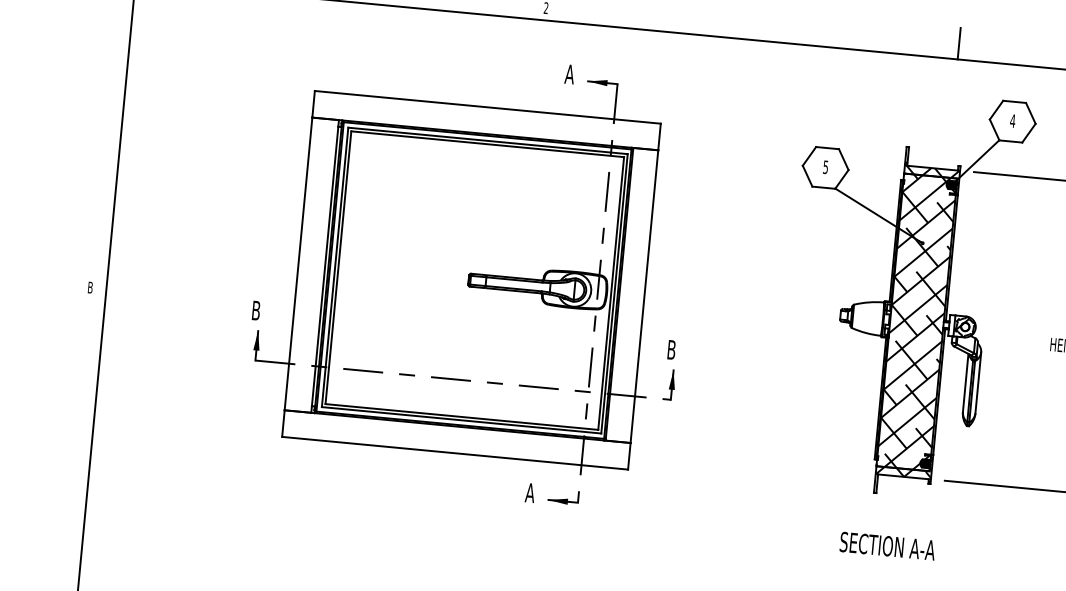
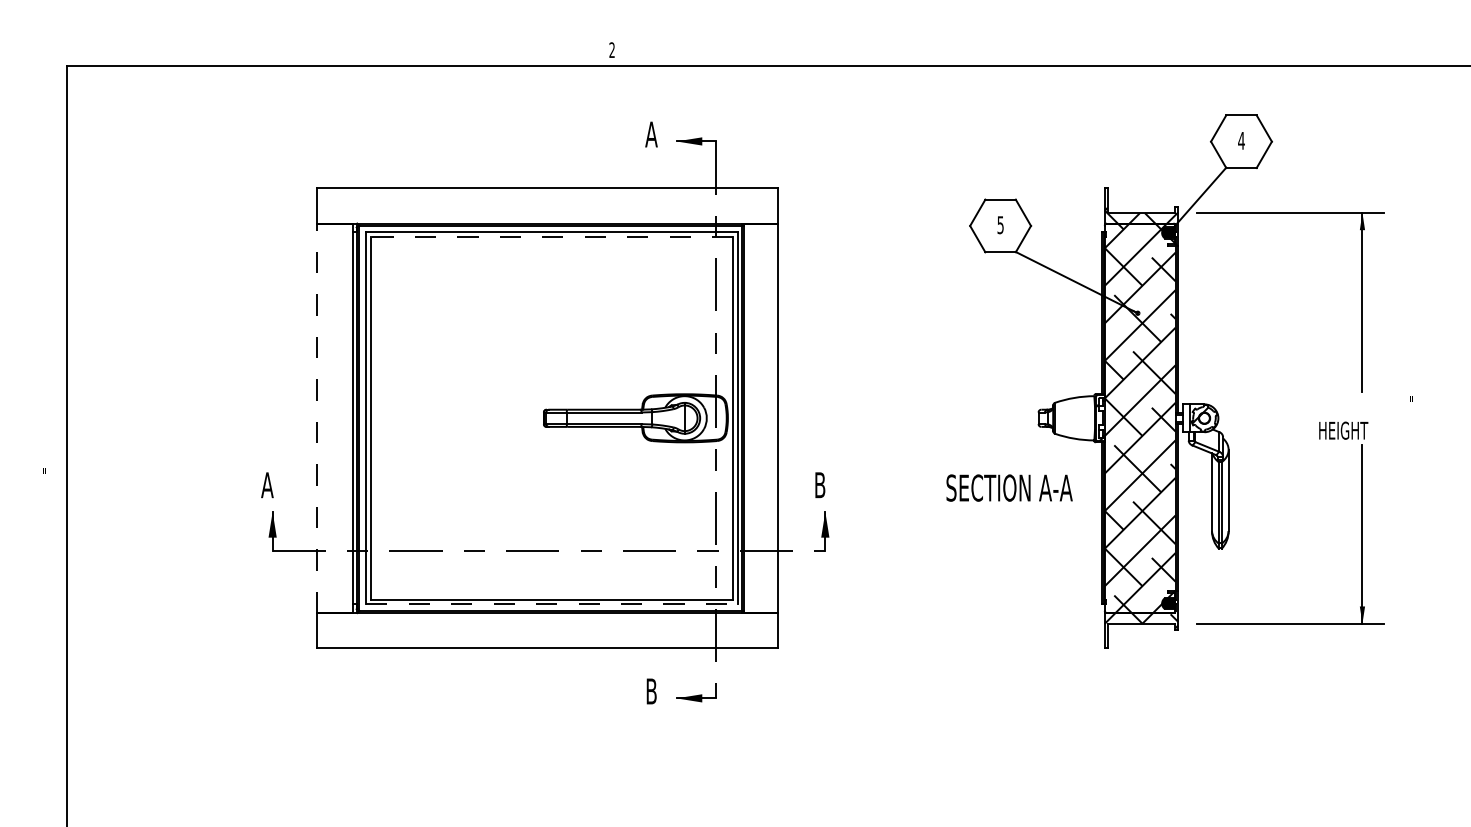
line: (959, 43) -> (1161, 45), removed
line: (487, 143) -> (551, 236), solid -> dashed
line: (298, 264) -> (317, 418), solid -> dashed
text: (90, 287) -> (45, 475), B -> "
text: (256, 310) -> (267, 485), B -> A
line: (461, 420) -> (551, 604), solid -> dashed
text: (530, 493) -> (651, 691), A -> B
text: (887, 545) -> (1009, 487), moved

